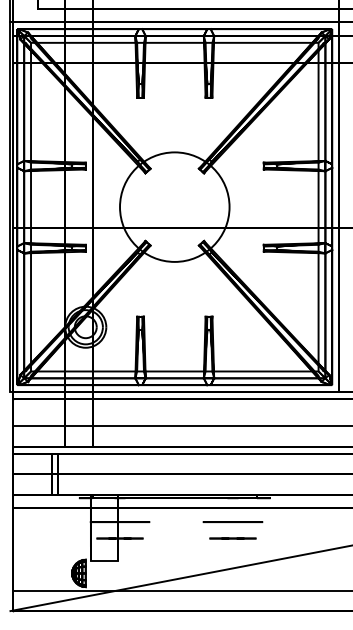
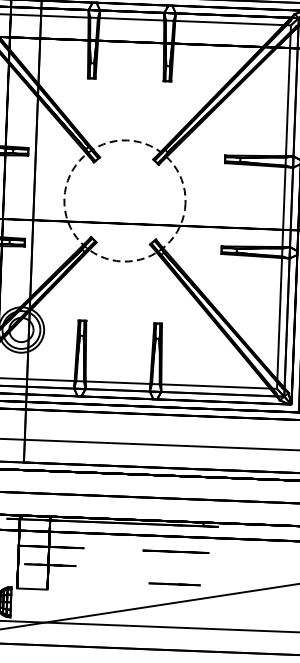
circle: (174, 206) -> (124, 200), solid -> dashed
line: (232, 538) -> (174, 584), moved

